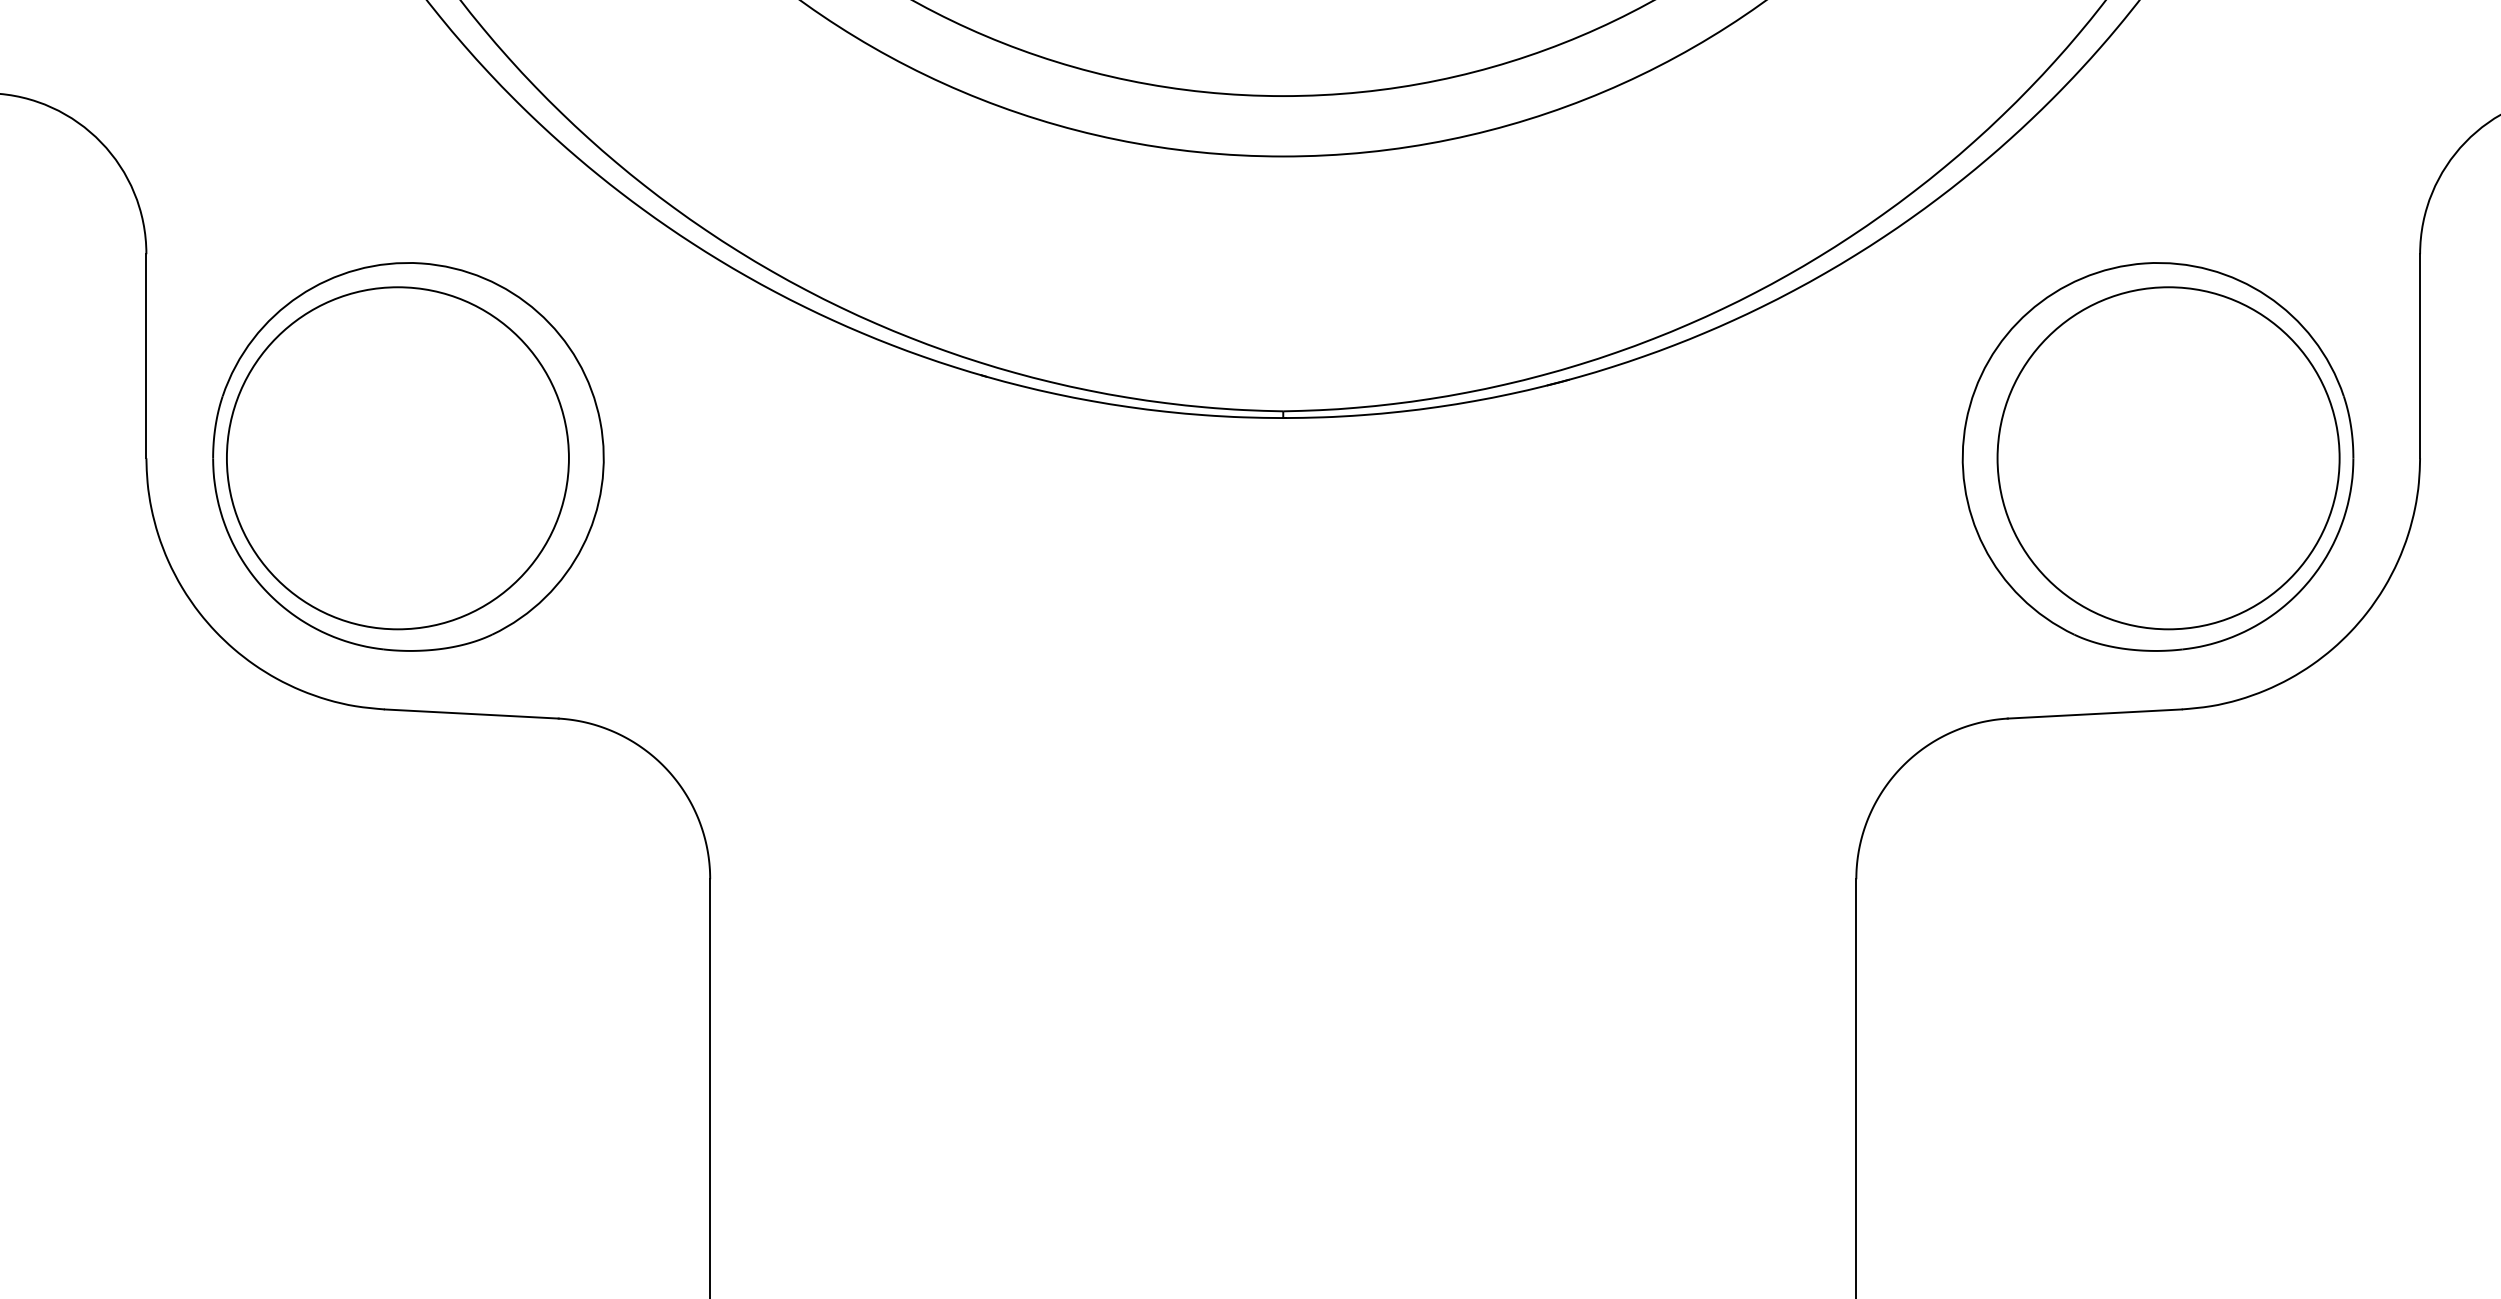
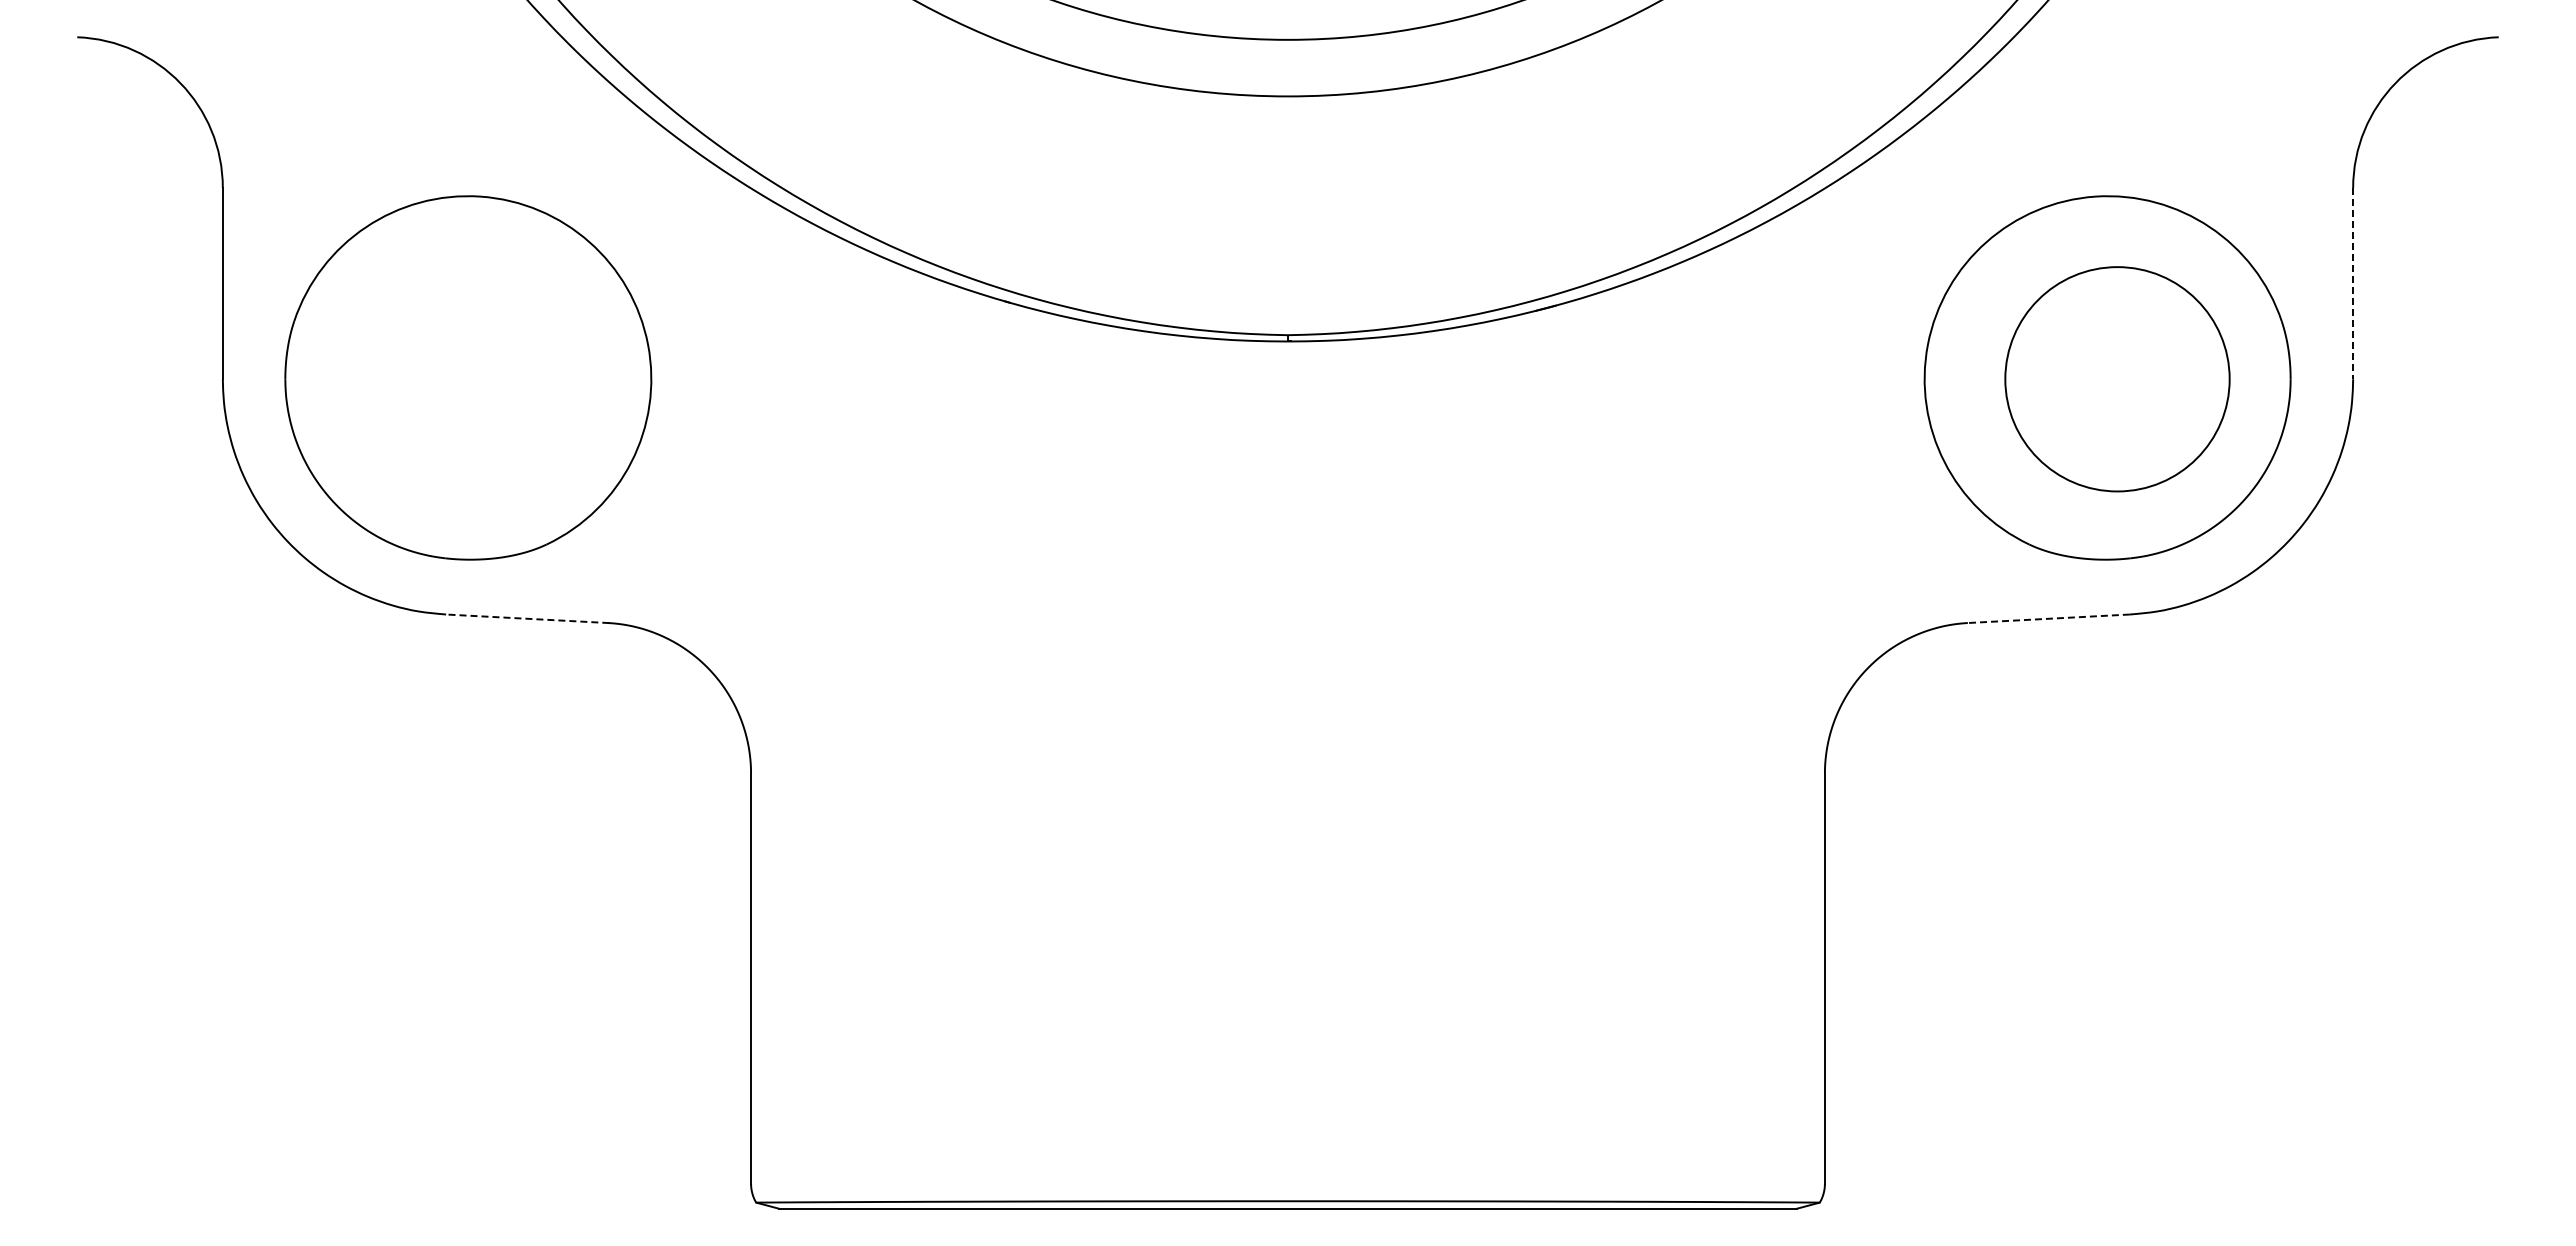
line: (2420, 356) -> (2353, 283), solid -> dashed
circle: (397, 458) -> (458, 379), removed
circle: (2168, 458) -> (2117, 379), size x0.7
line: (471, 713) -> (527, 618), solid -> dashed
line: (2094, 713) -> (2048, 618), solid -> dashed

